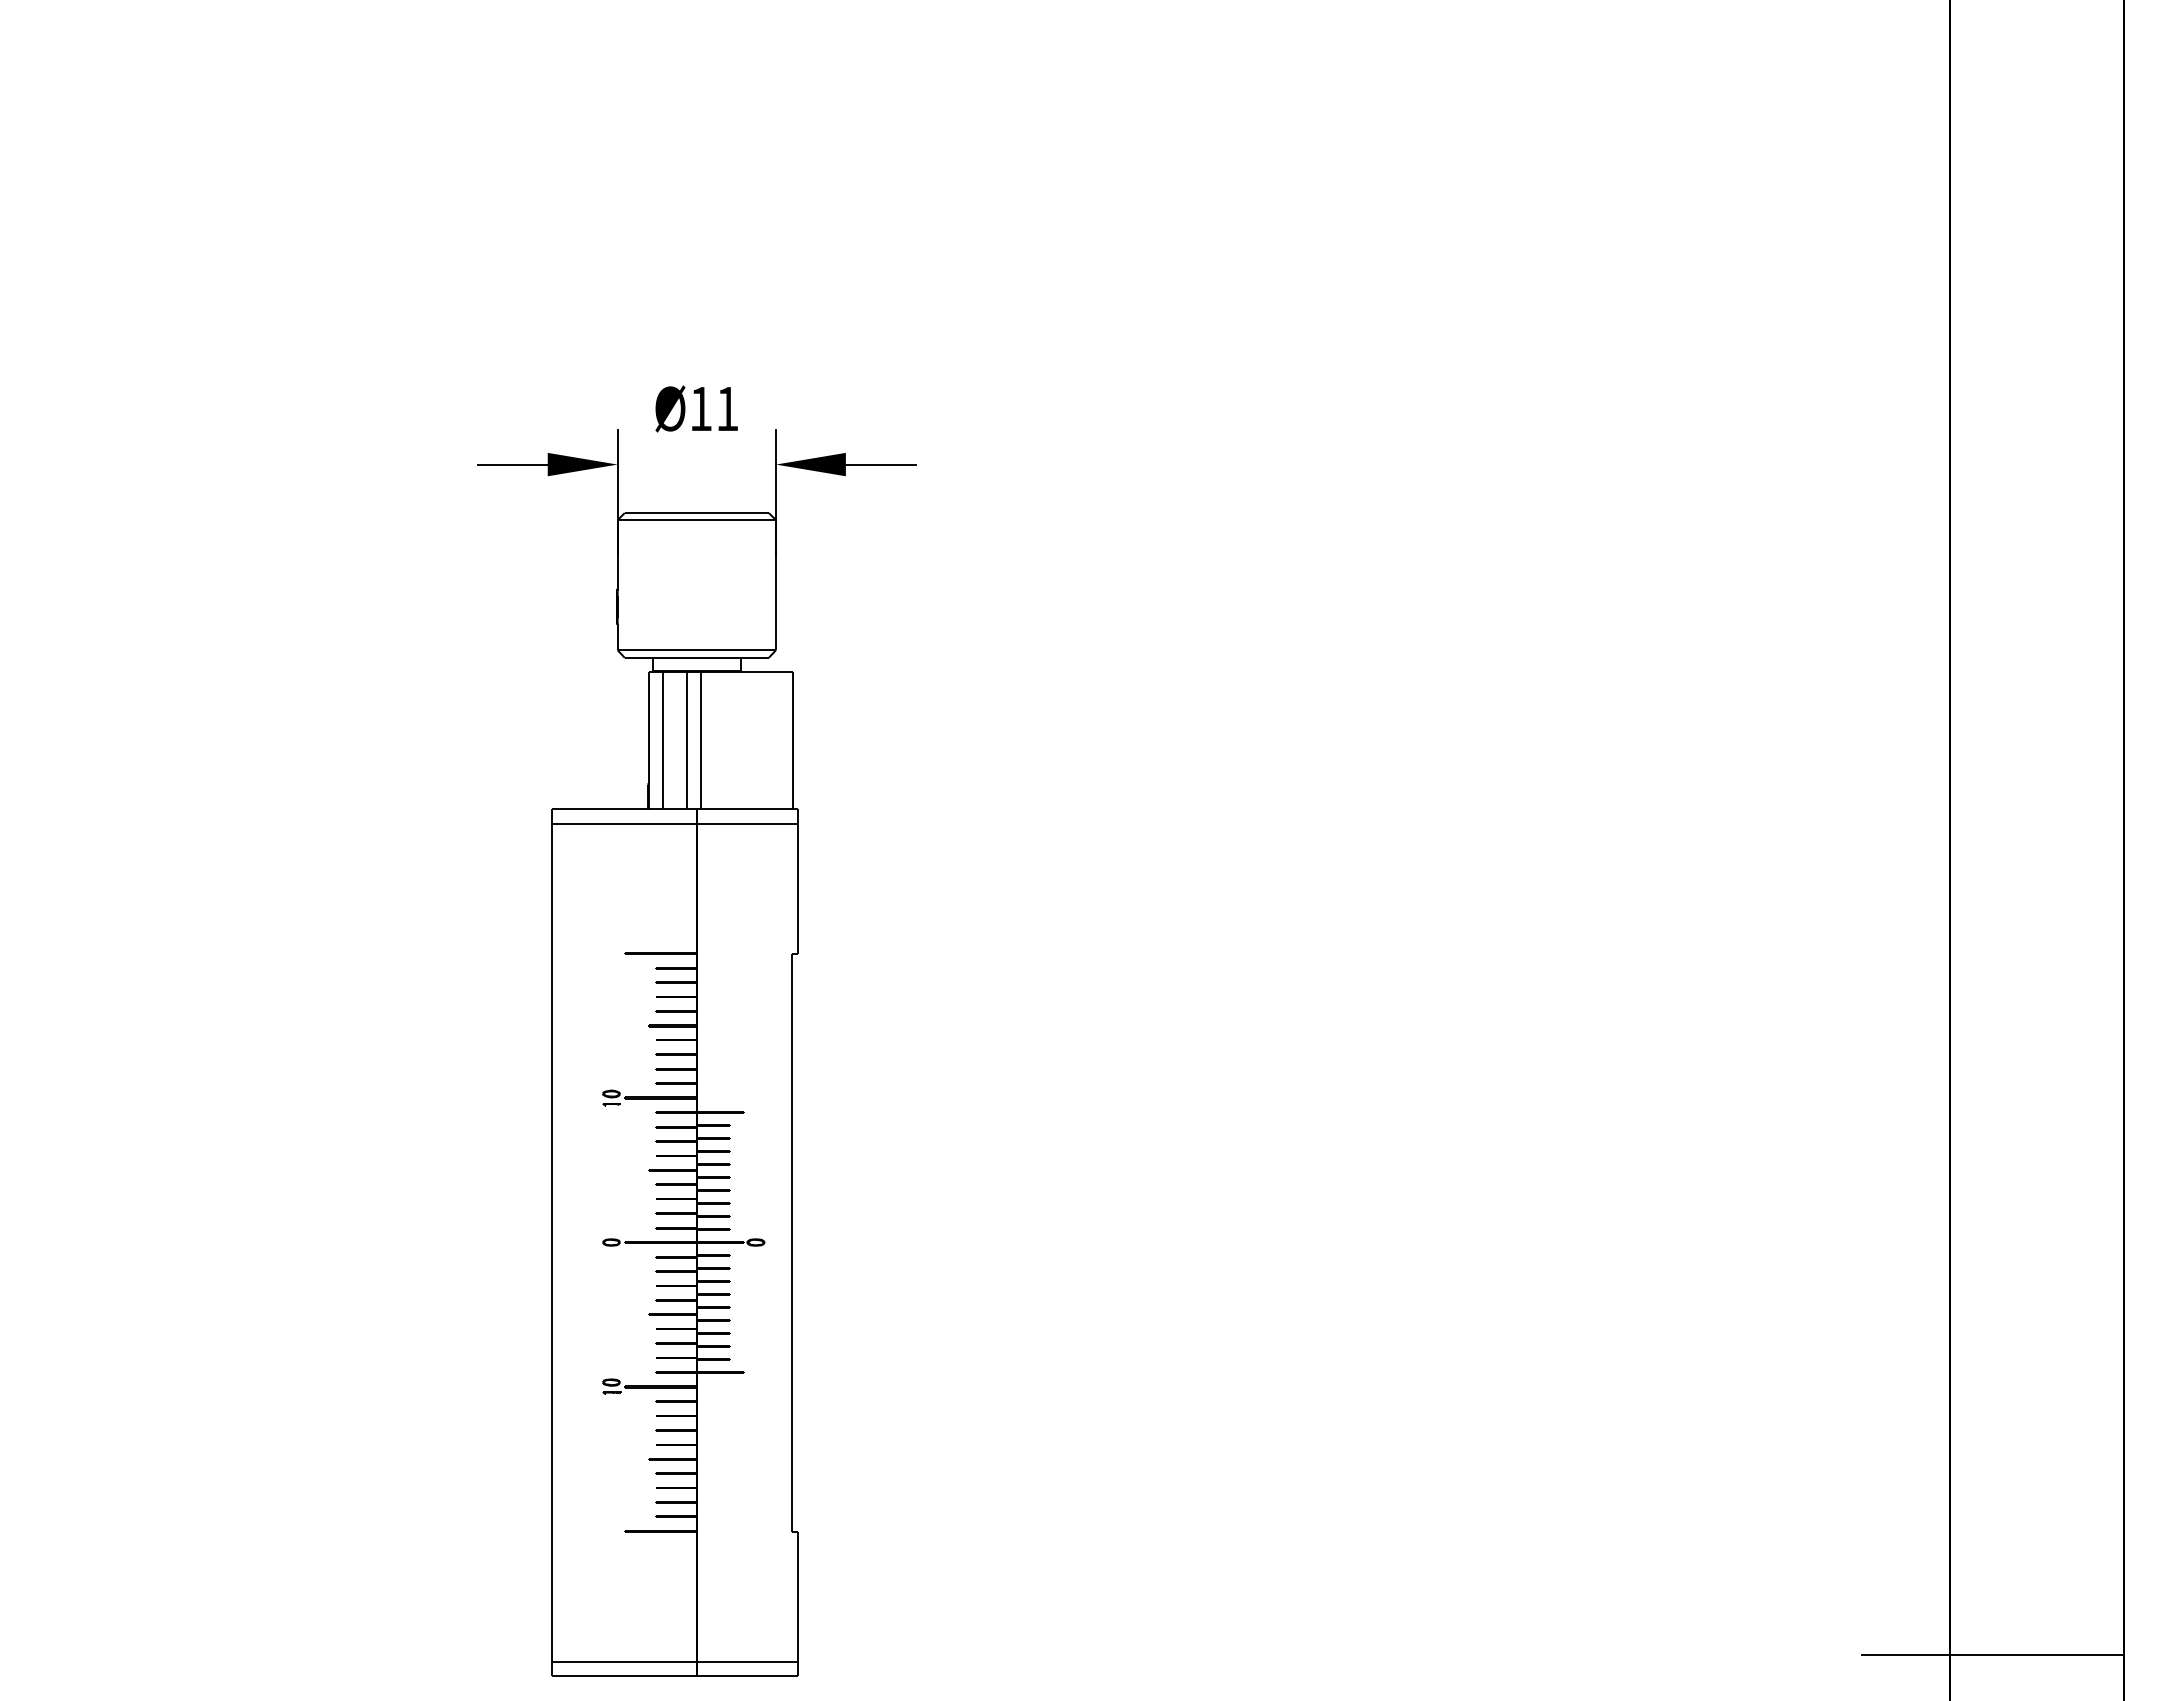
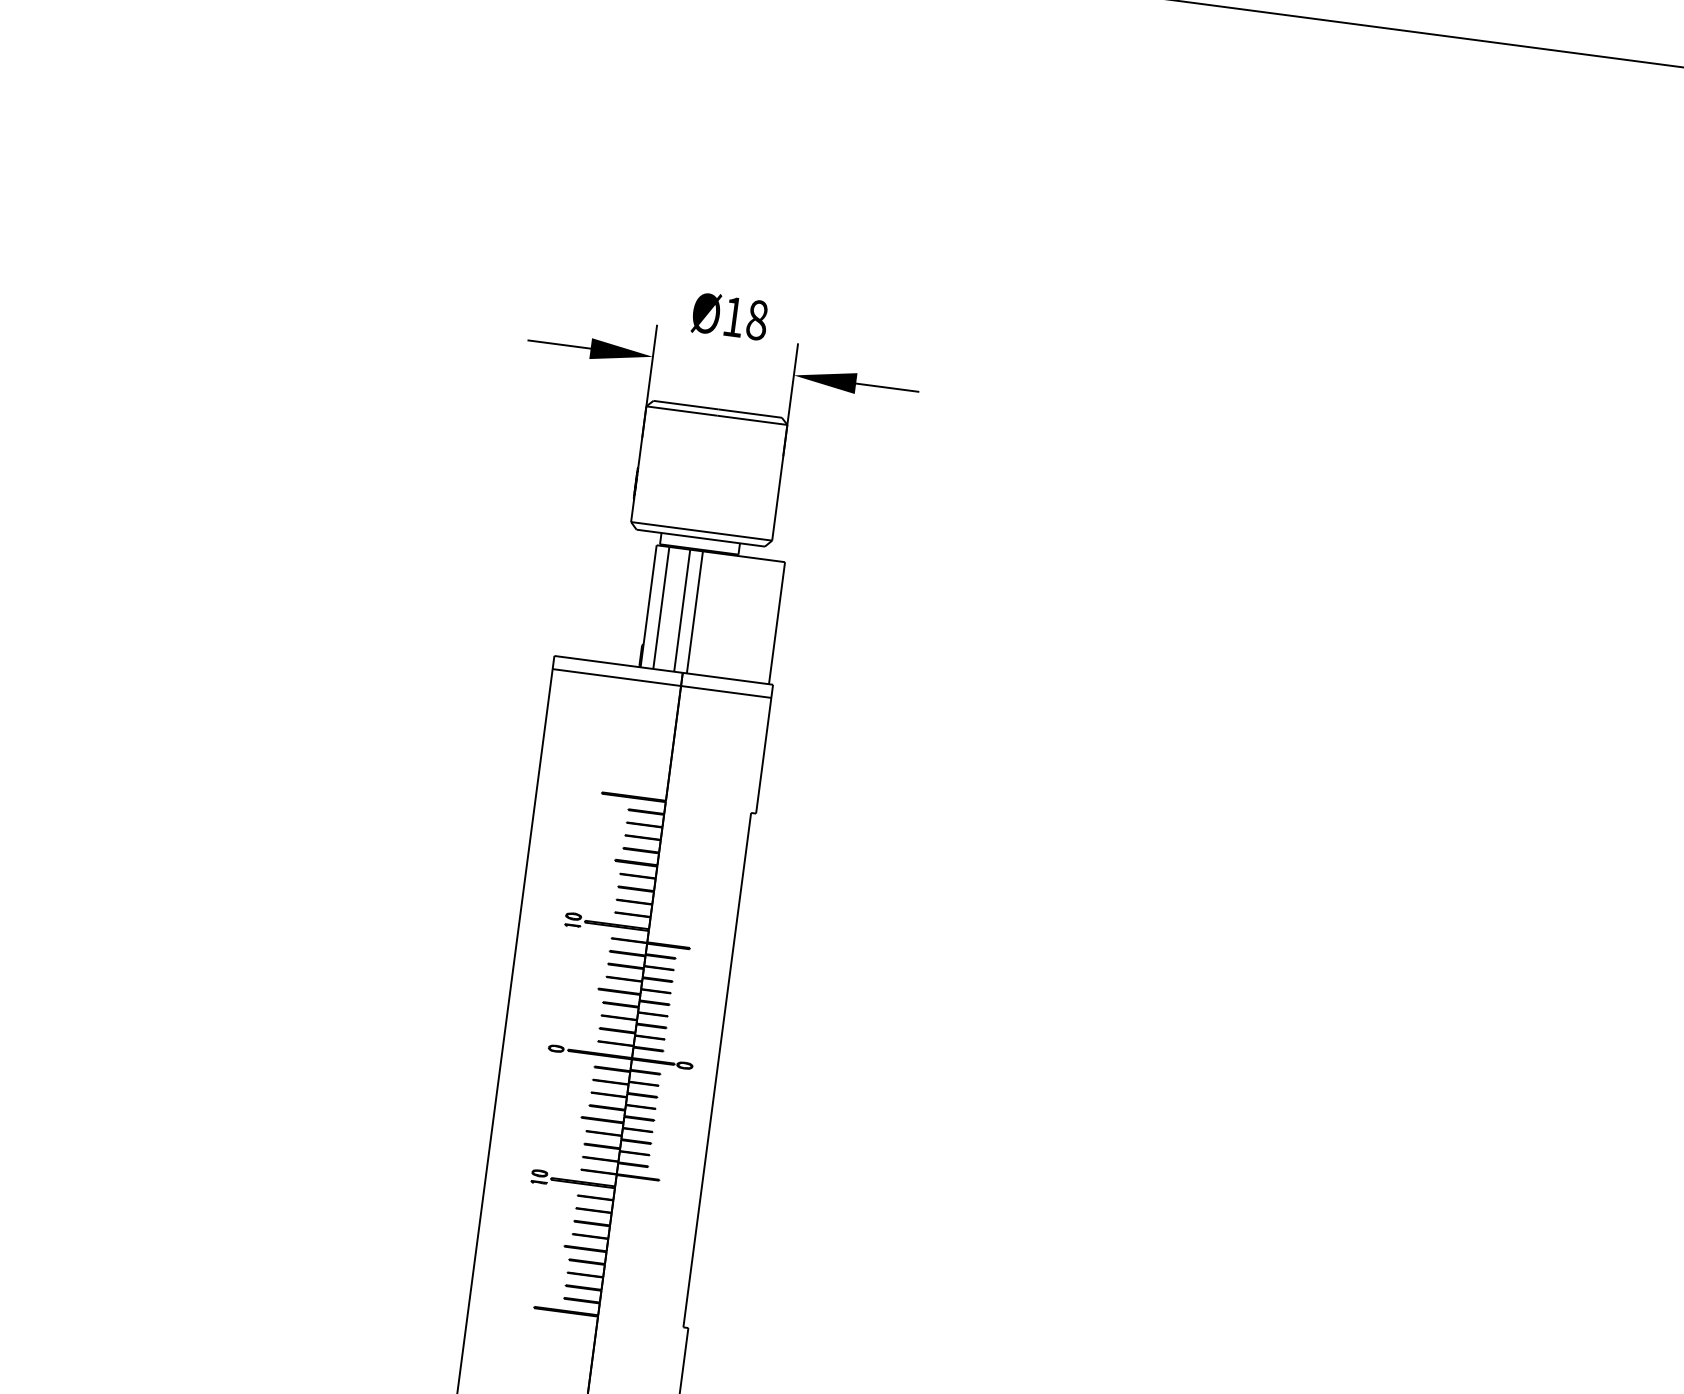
text: (727, 408) -> (757, 319), Ø11 -> Ø18

